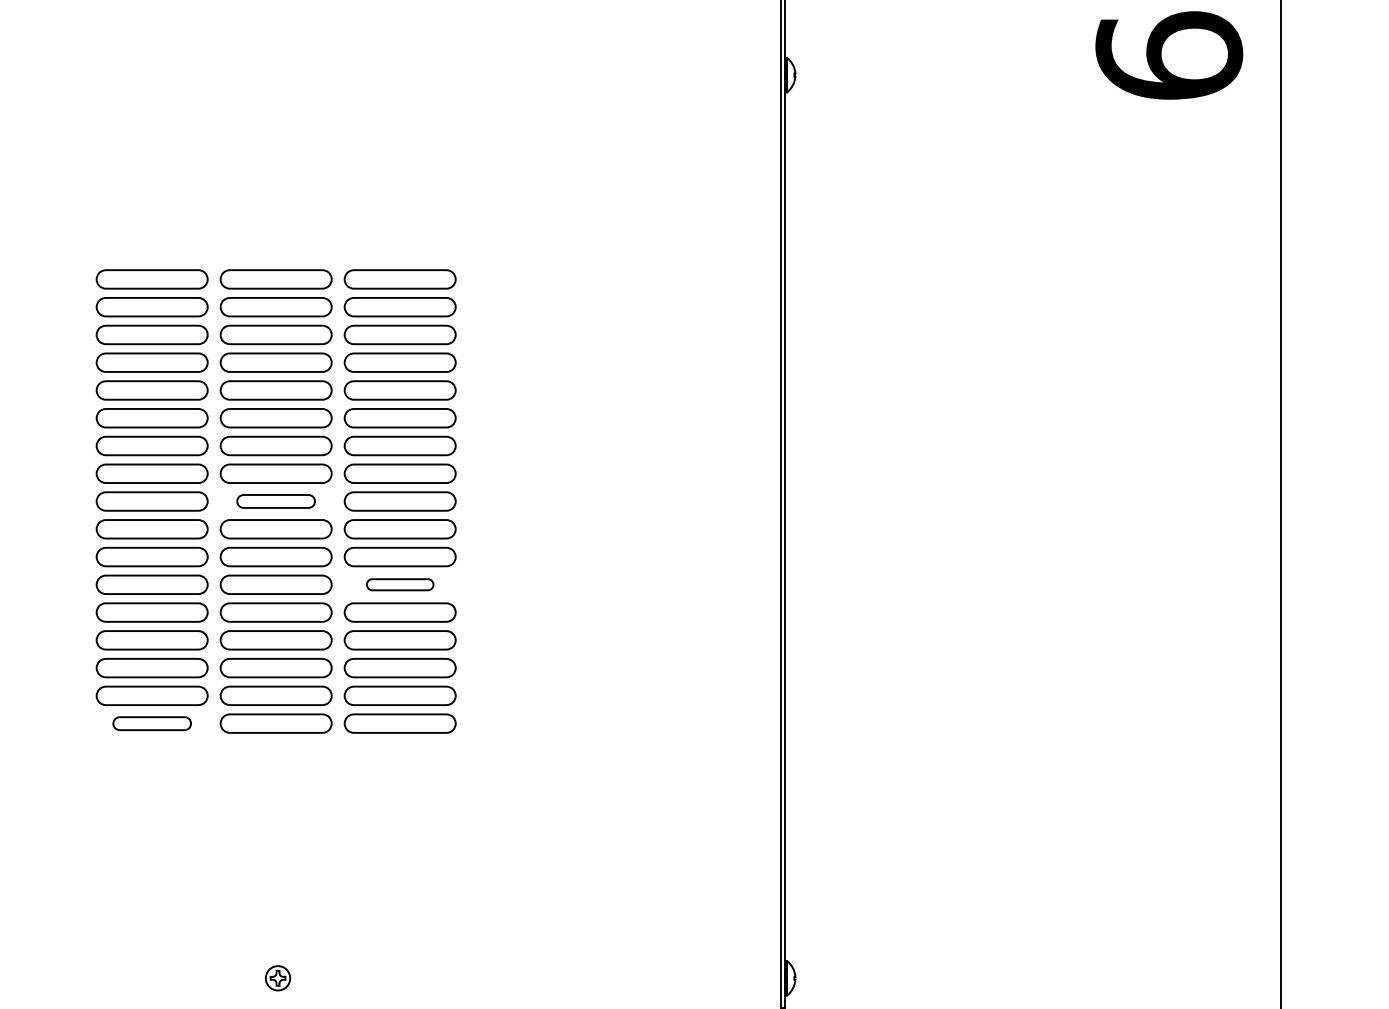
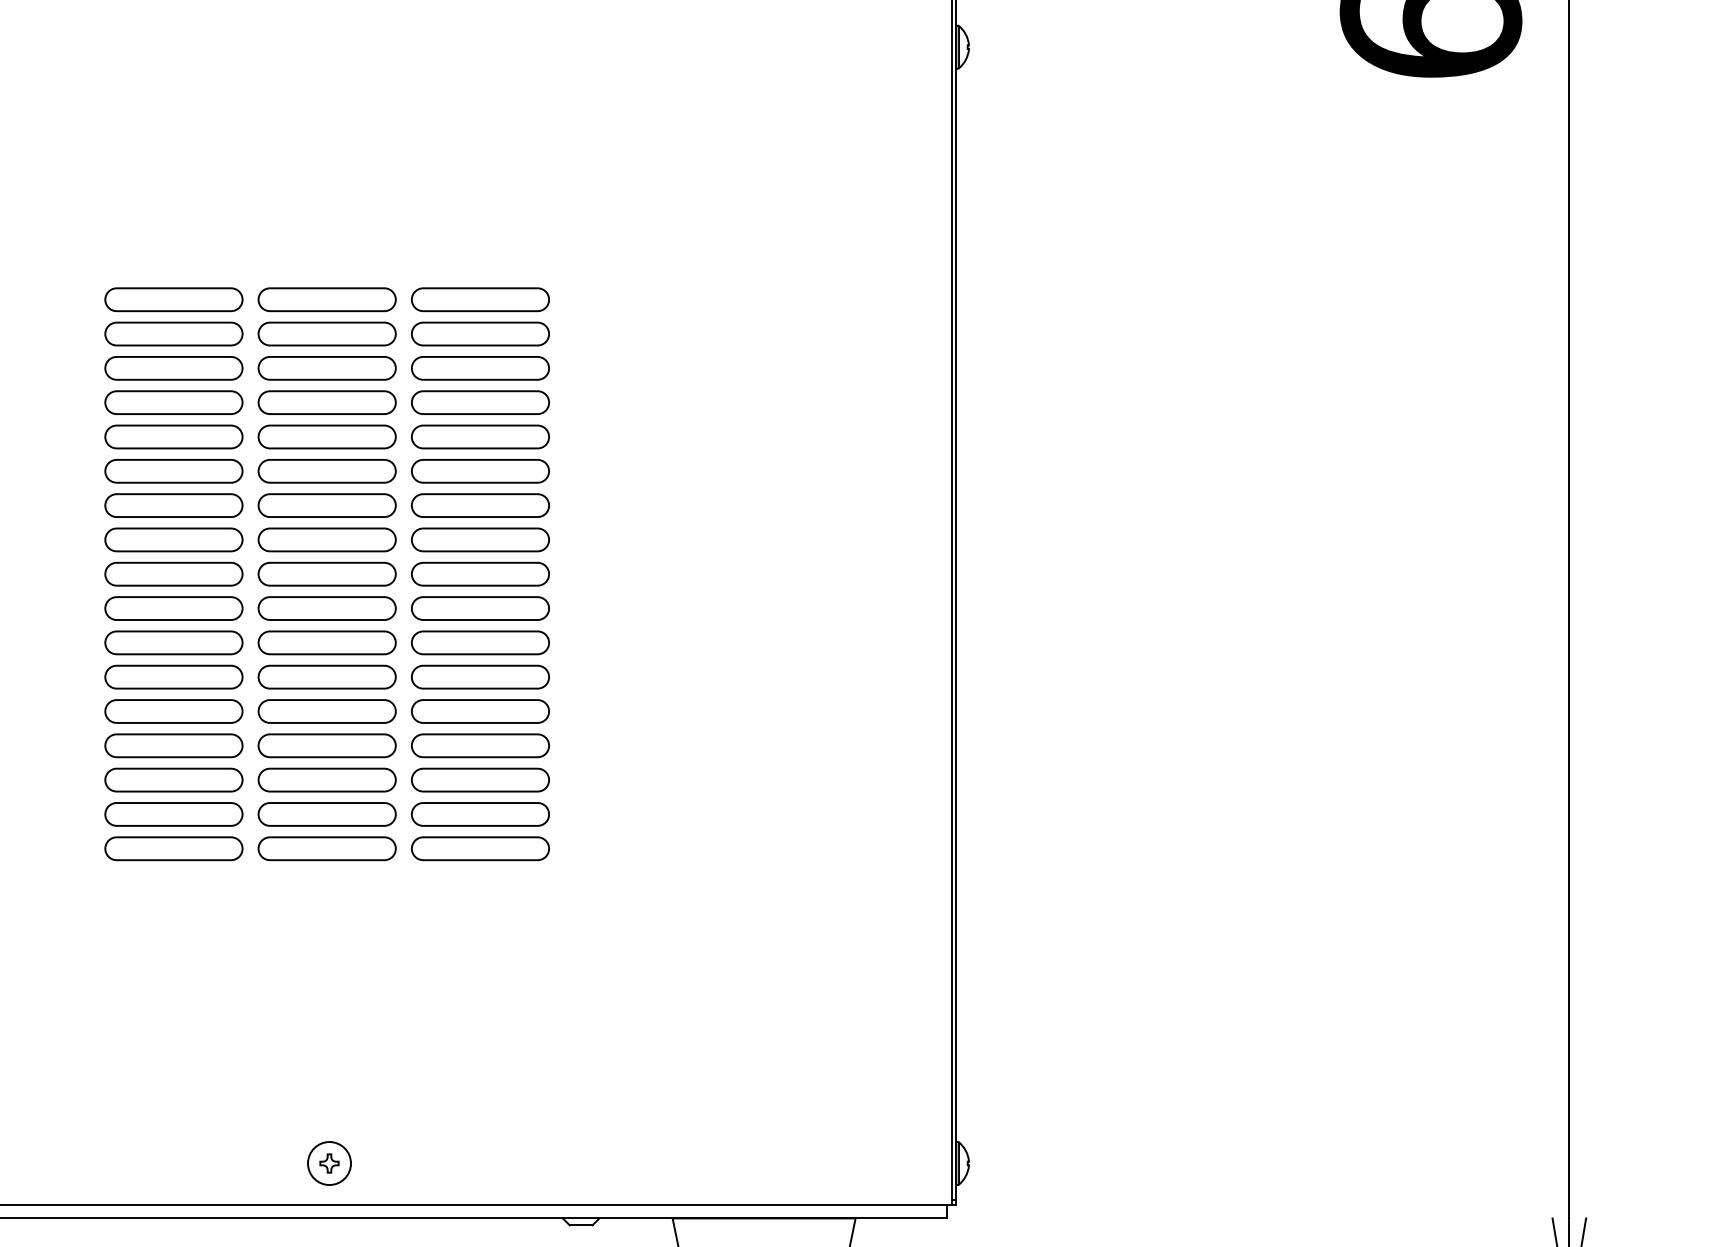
part: (275, 500) -> (326, 573), size x1.43
part: (400, 584) -> (480, 676), size x1.67
part: (151, 723) -> (173, 848), size x1.43
circle: (278, 978) -> (329, 1163), size x1.43

